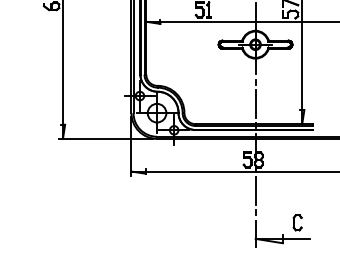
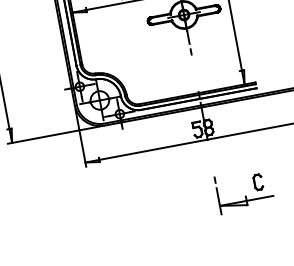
line: (255, 103) -> (194, 72), removed
line: (255, 190) -> (210, 158), removed

